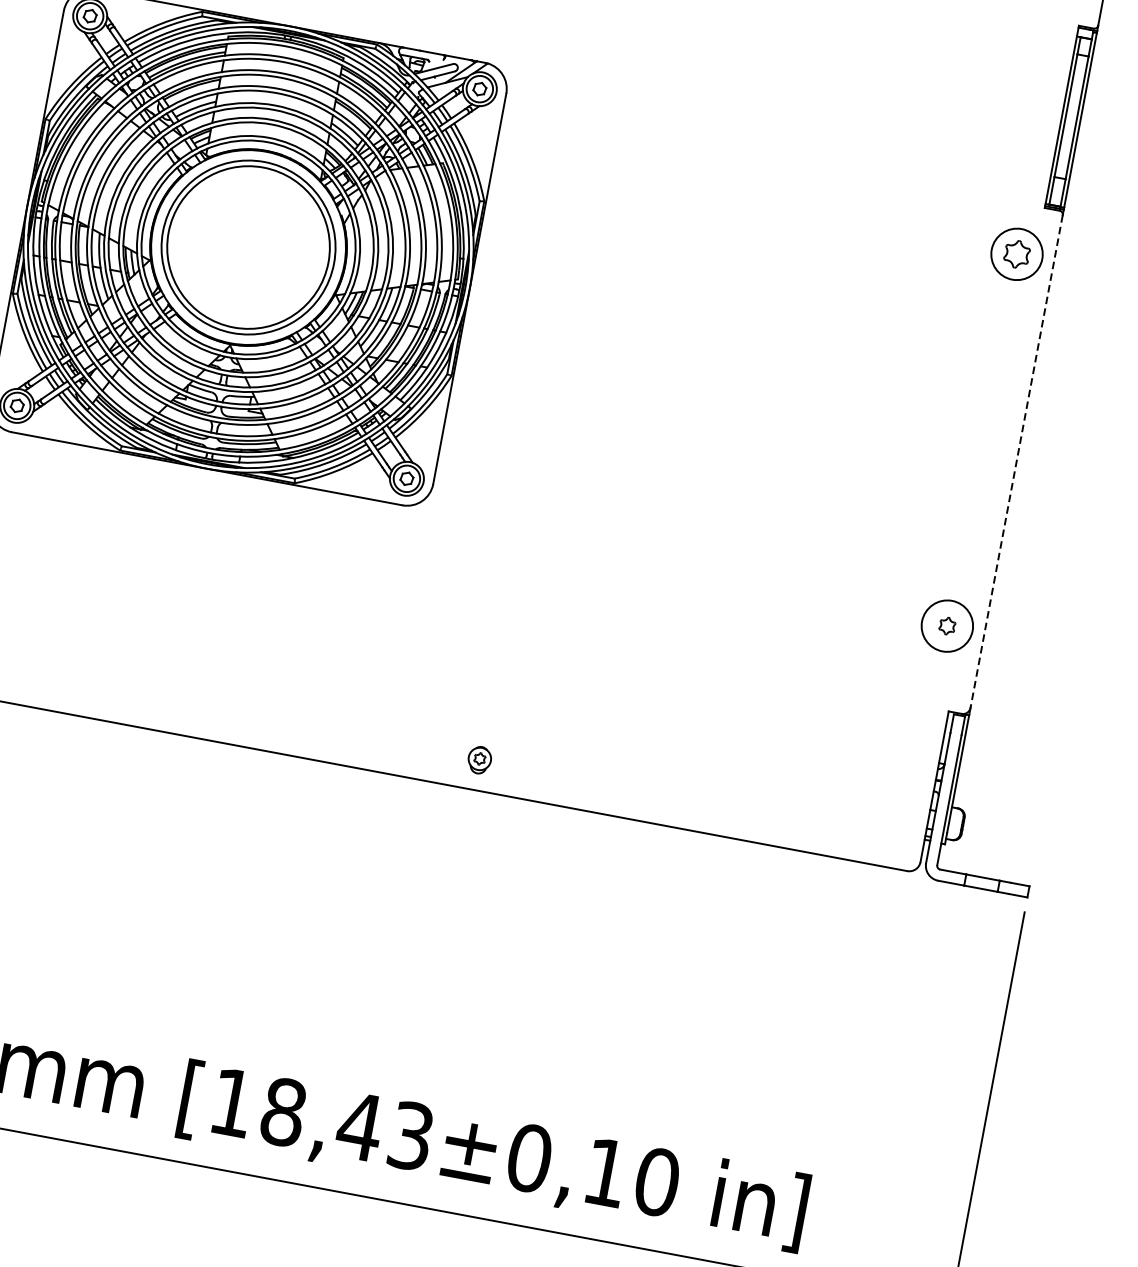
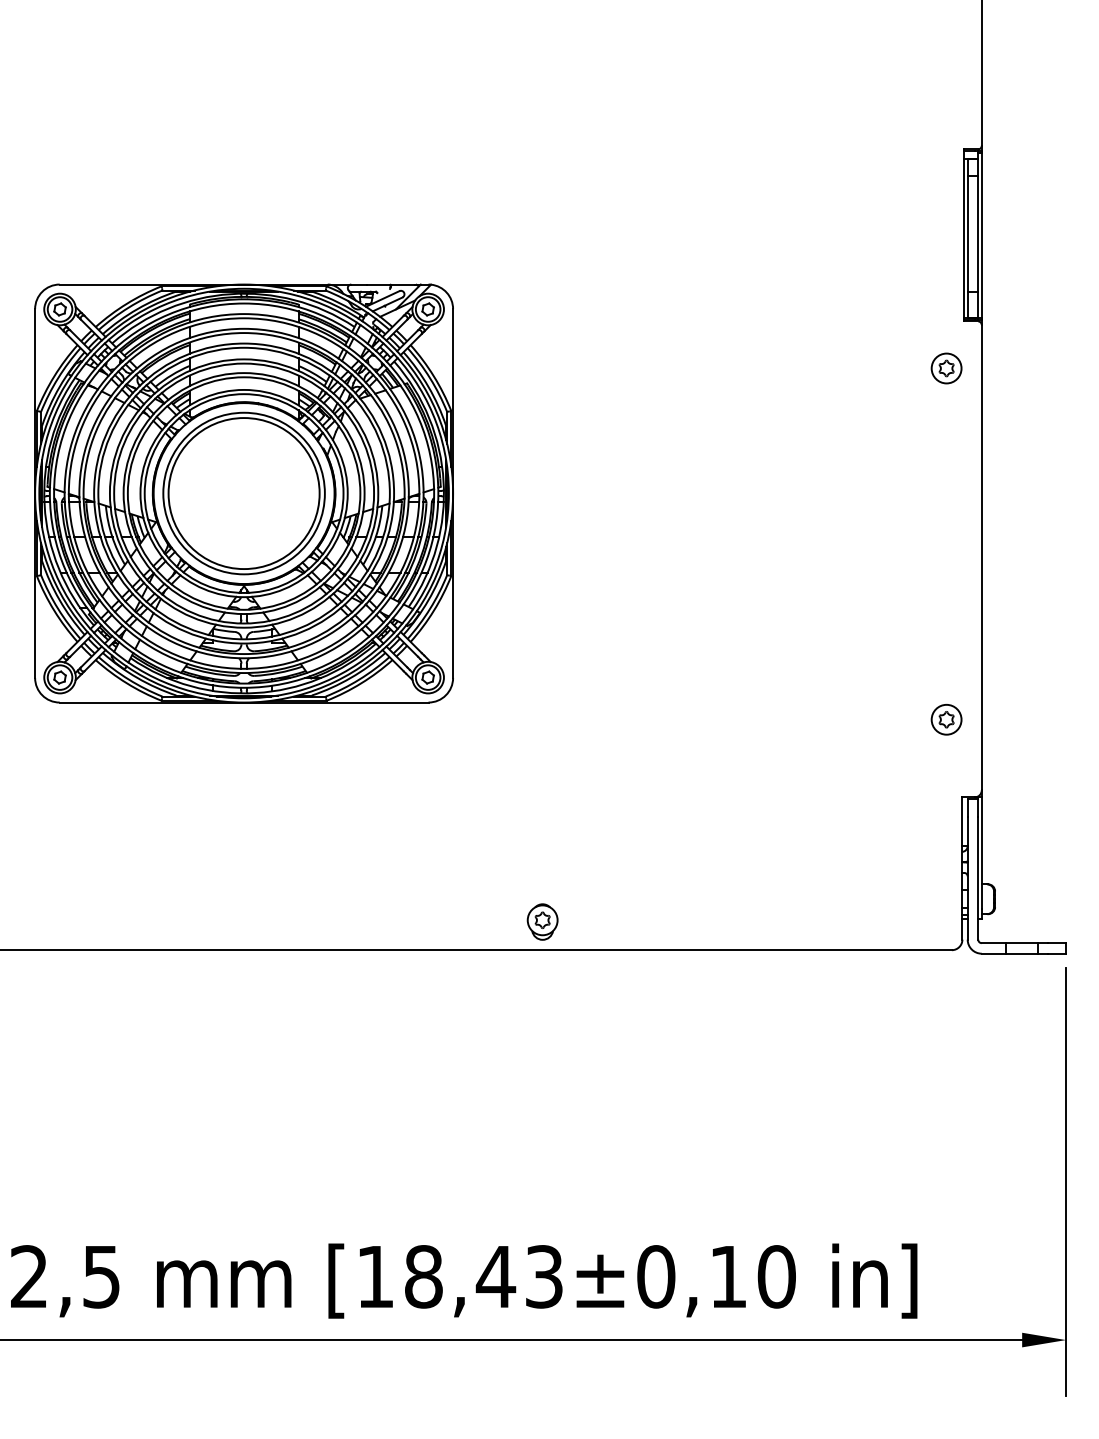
part: (1016, 254) -> (946, 368), size x0.62
line: (1016, 461) -> (981, 557), dashed -> solid
circle: (947, 625) -> (946, 719), size x0.62
part: (479, 759) -> (542, 921), size x1.43

